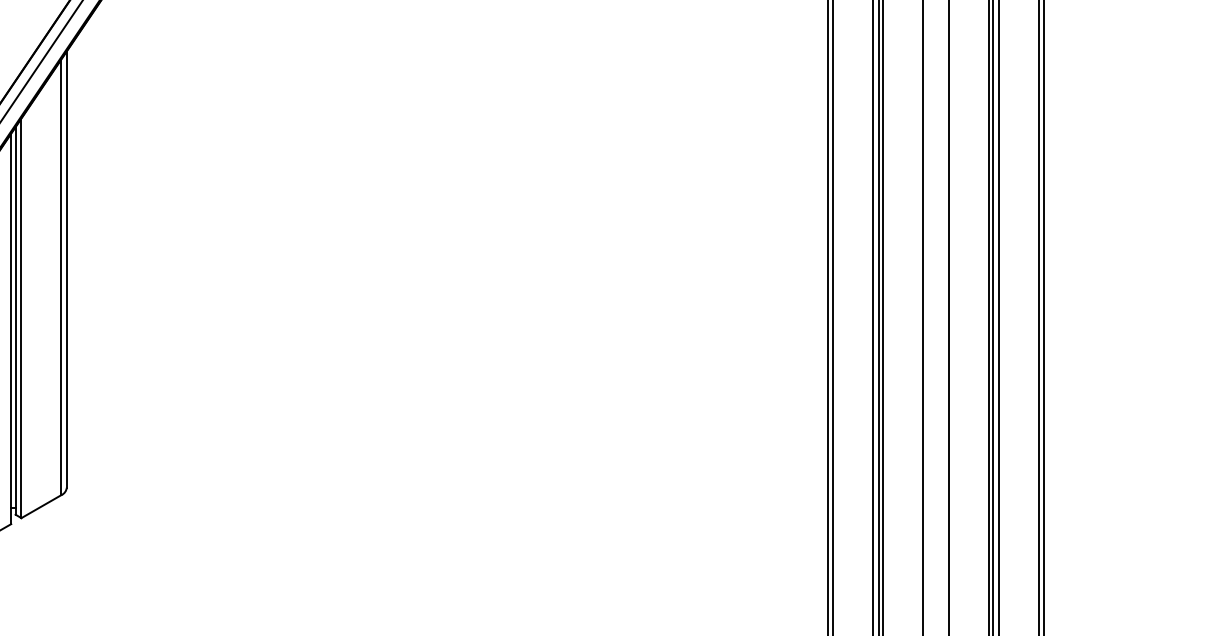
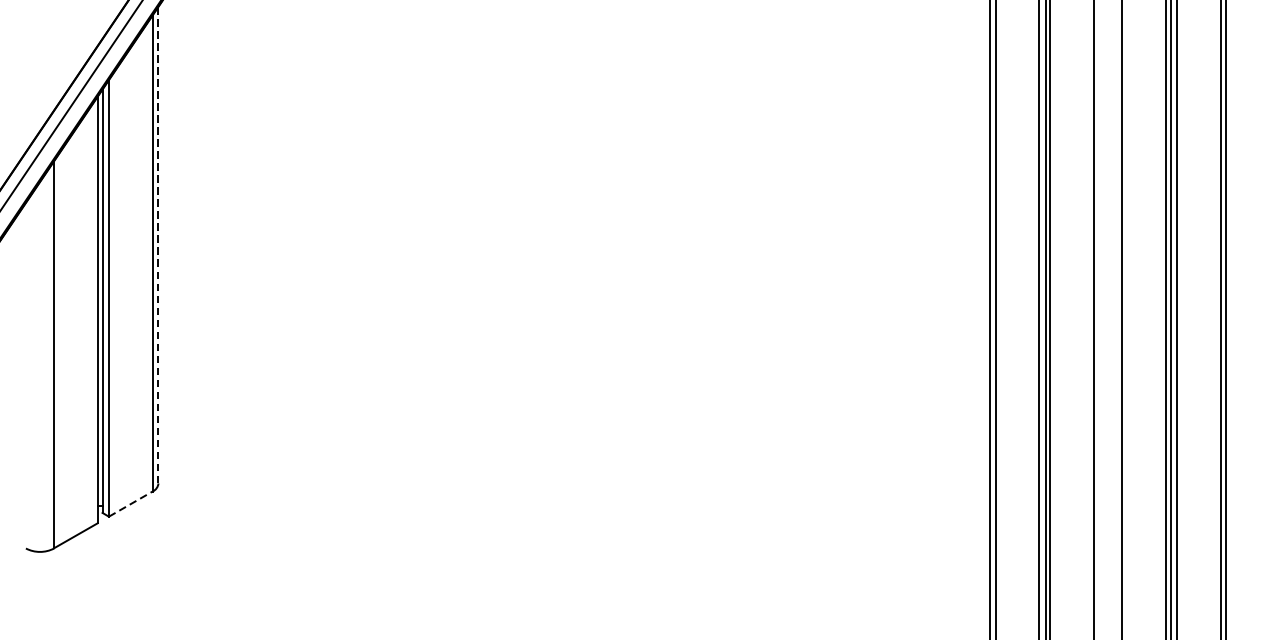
line: (66, 269) -> (158, 245), solid -> dashed
line: (41, 506) -> (130, 503), solid -> dashed

